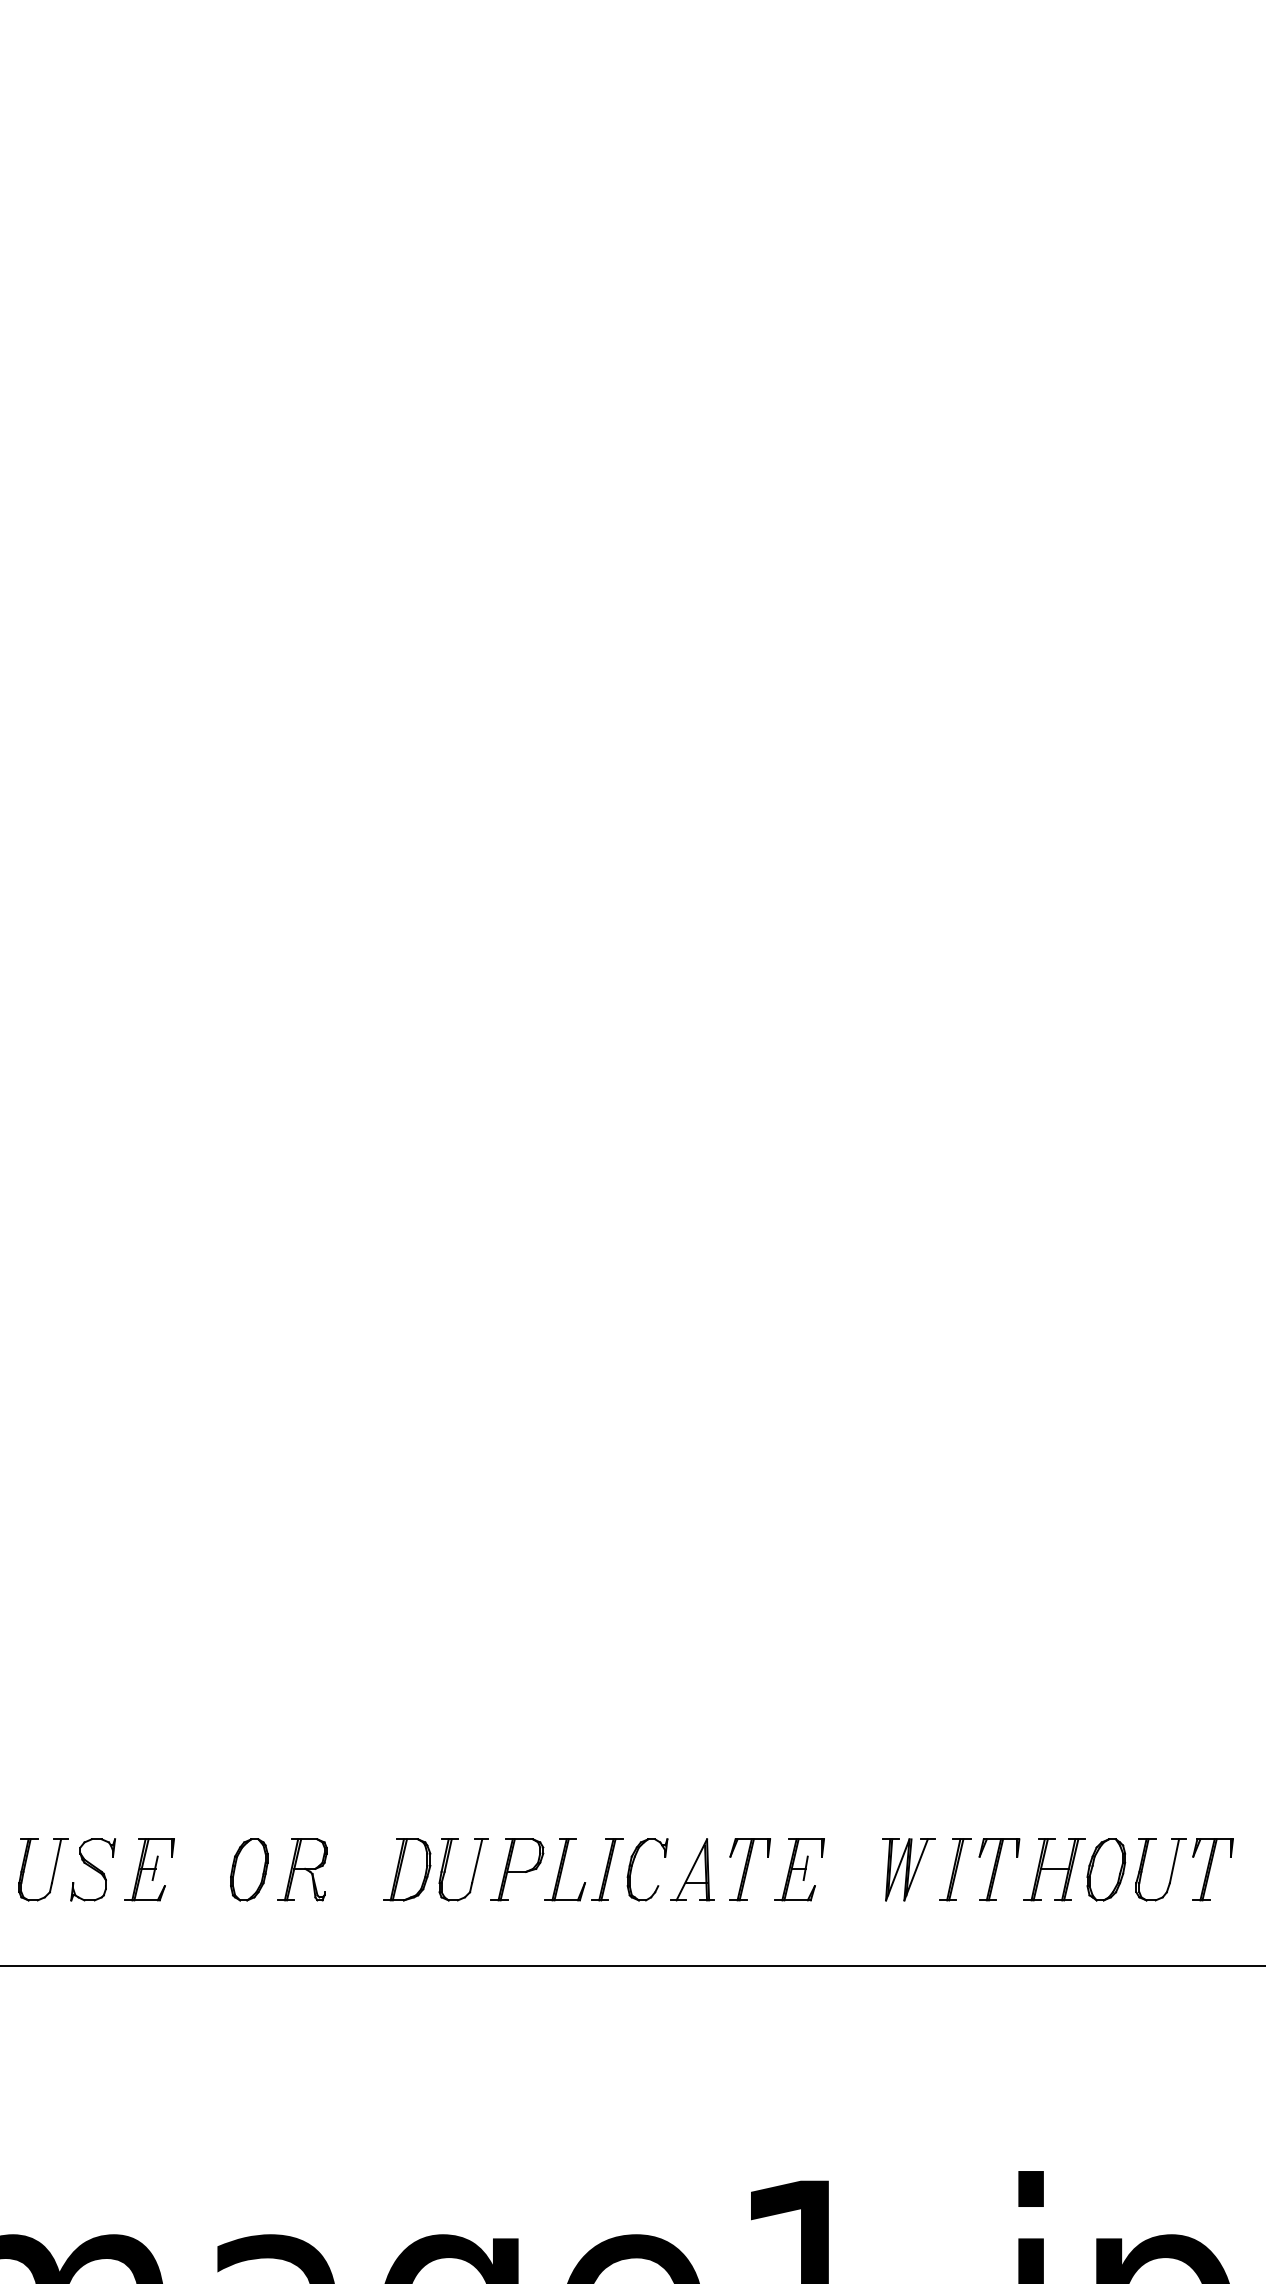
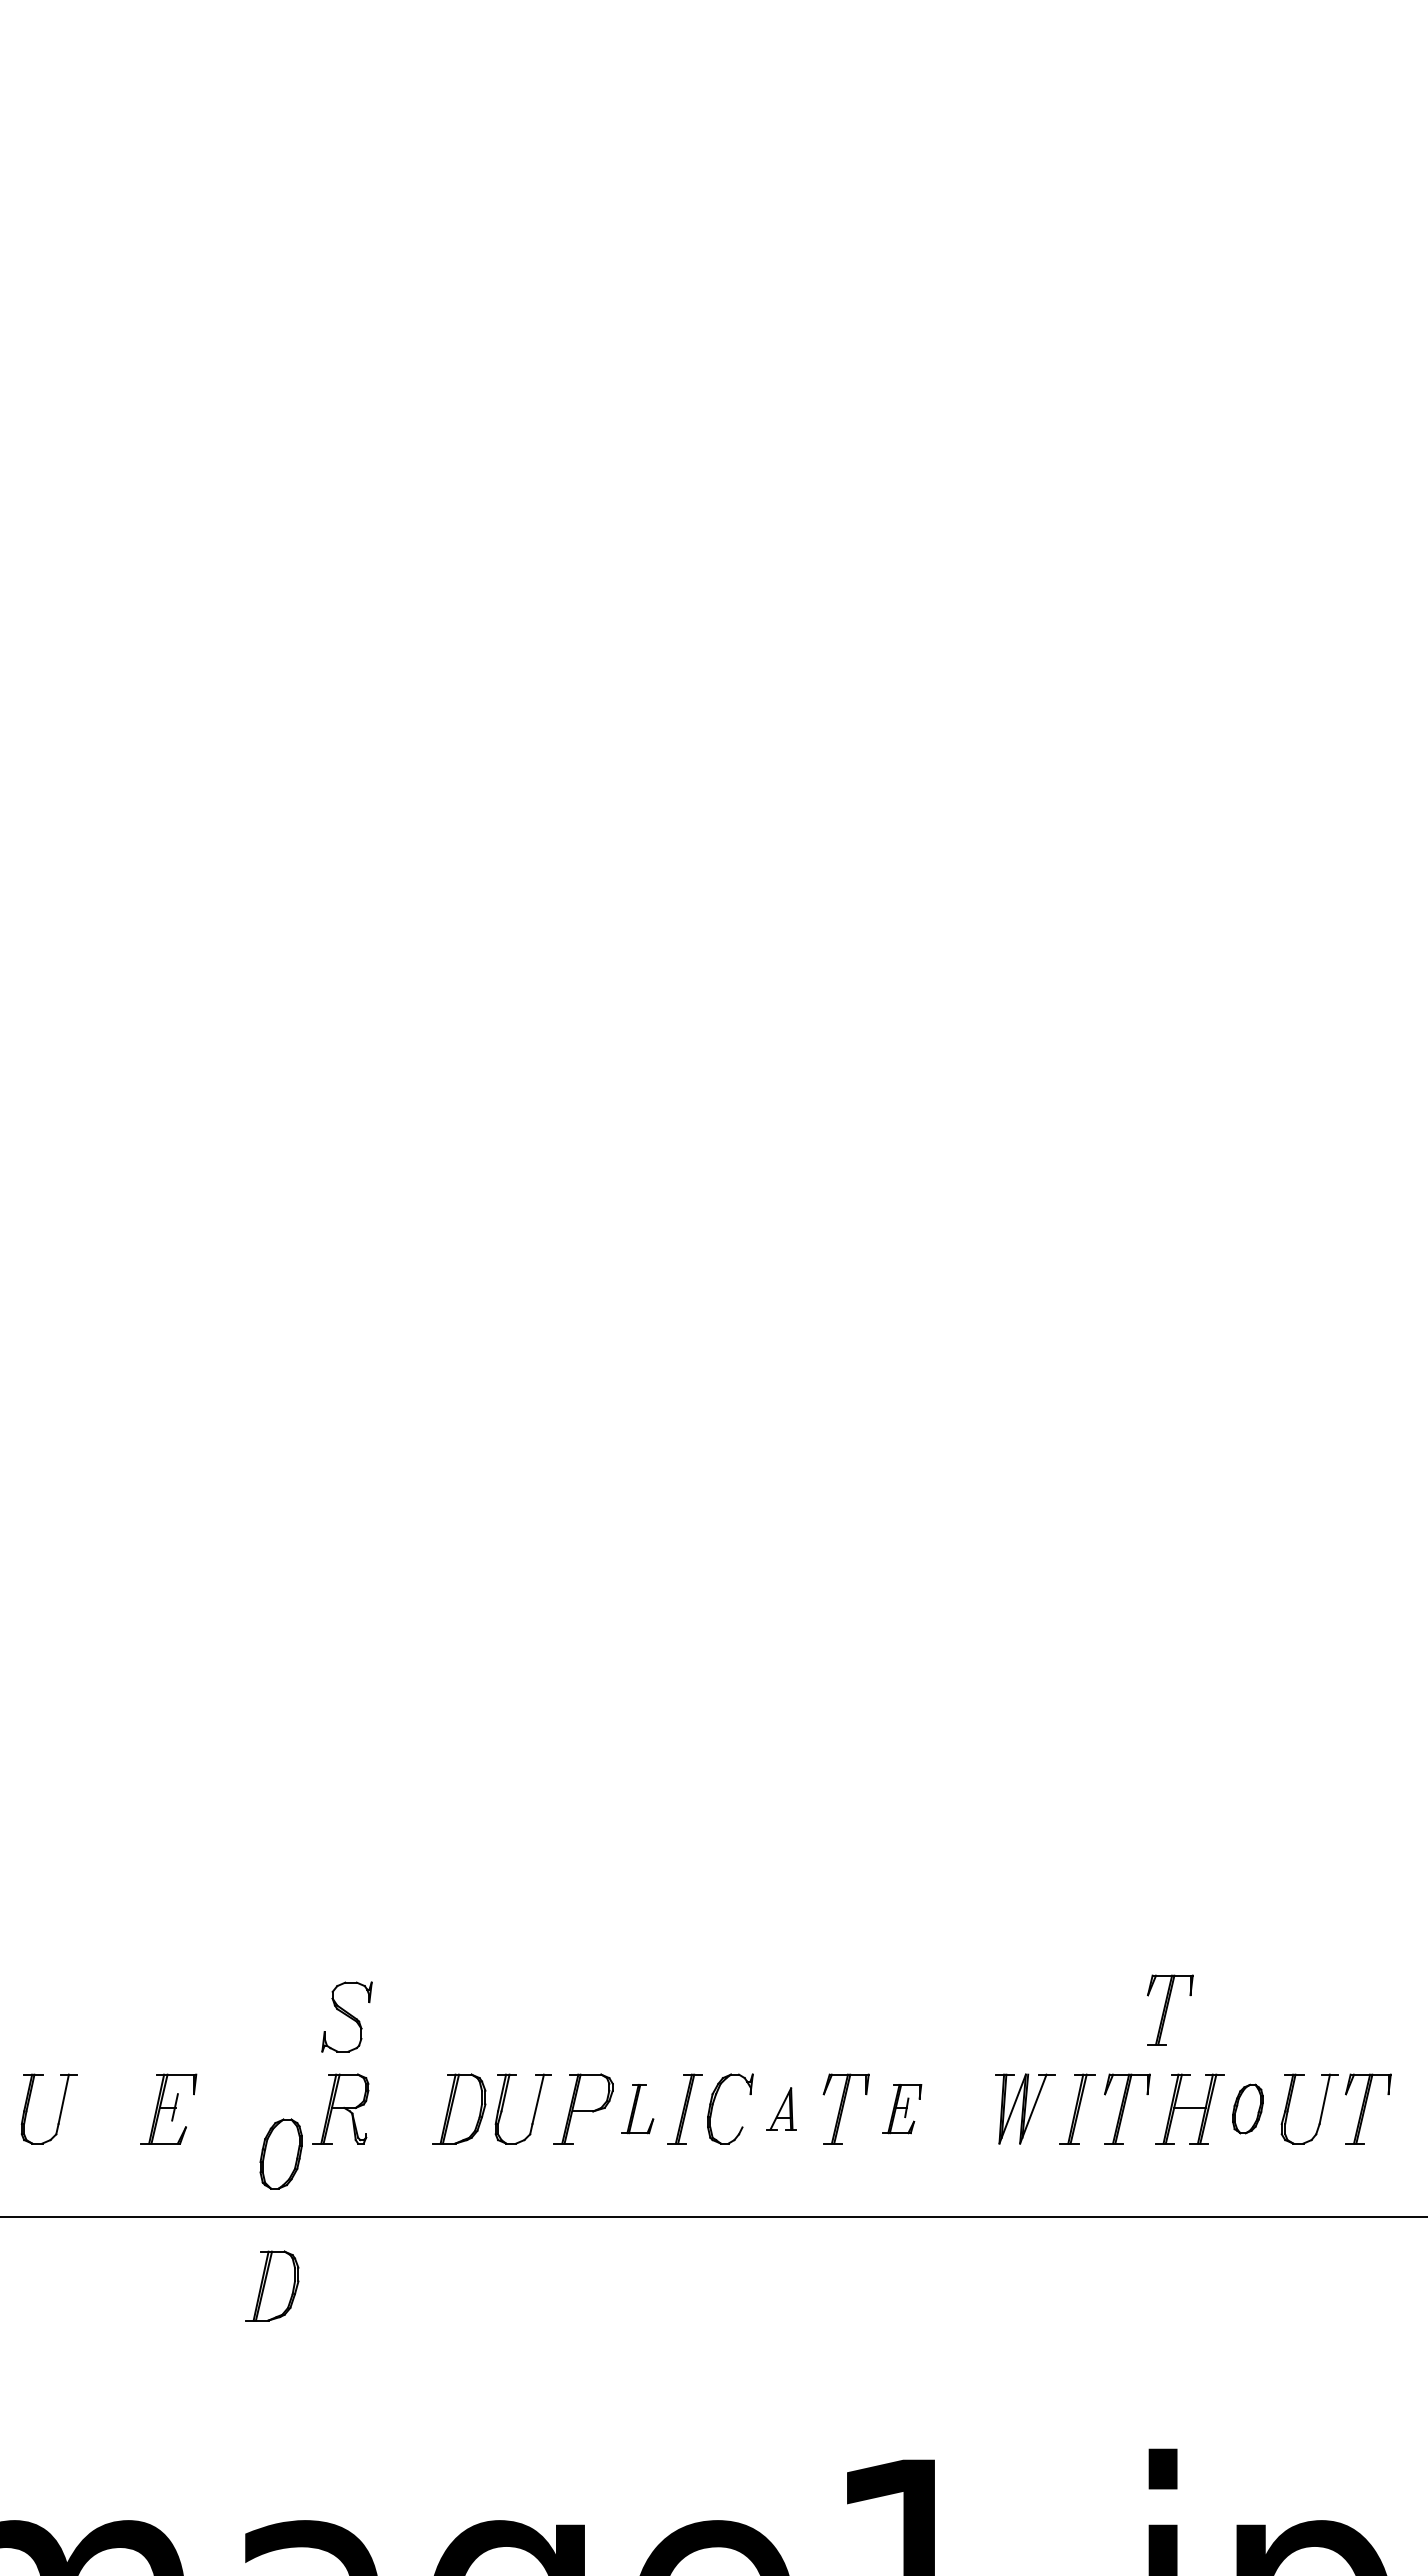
part: (1037, 1781) -> (1170, 2009), added
part: (92, 1869) -> (346, 2016), moved
part: (248, 1869) -> (280, 2153), moved
part: (565, 1869) -> (637, 2108), size x0.7
part: (692, 1869) -> (781, 2108), size x0.6
part: (799, 1869) -> (901, 2108), size x0.7
part: (1105, 1869) -> (1247, 2108), size x0.7
part: (241, 2026) -> (272, 2285), added

